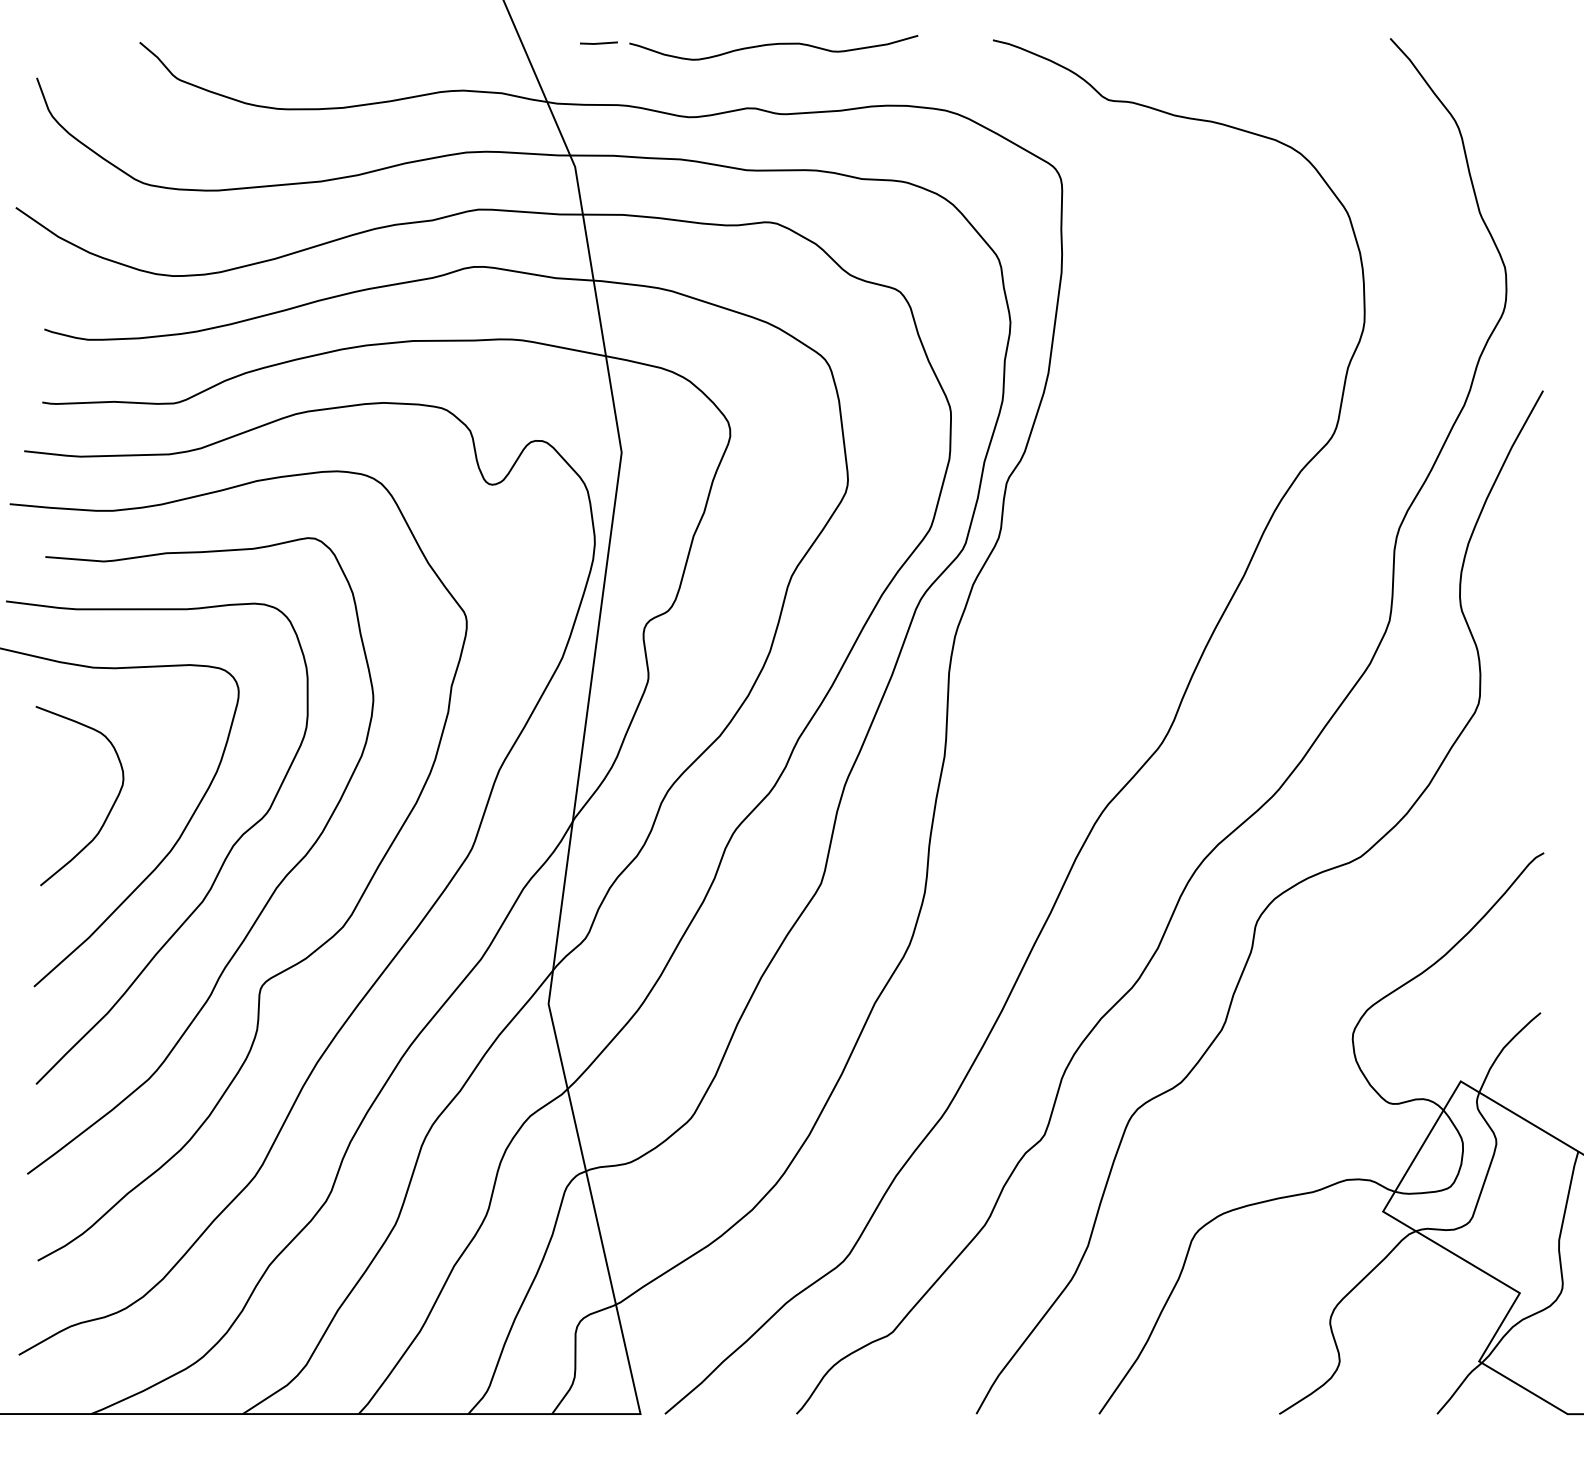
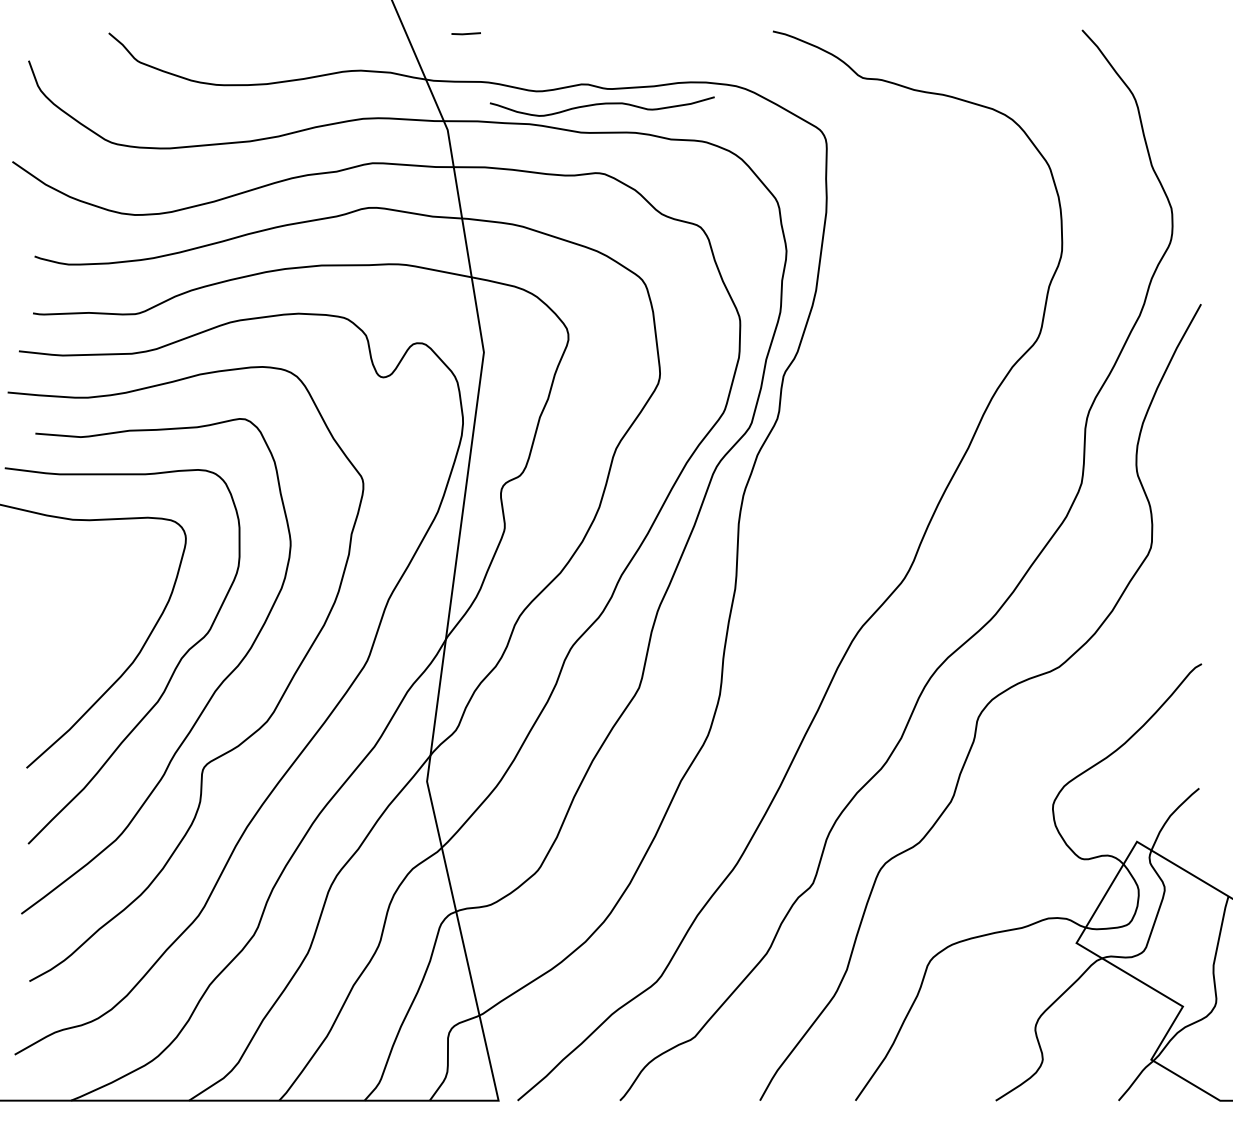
curve: (773, 45) -> (602, 104), moved
curve: (109, 810) -> (85, 630), removed

